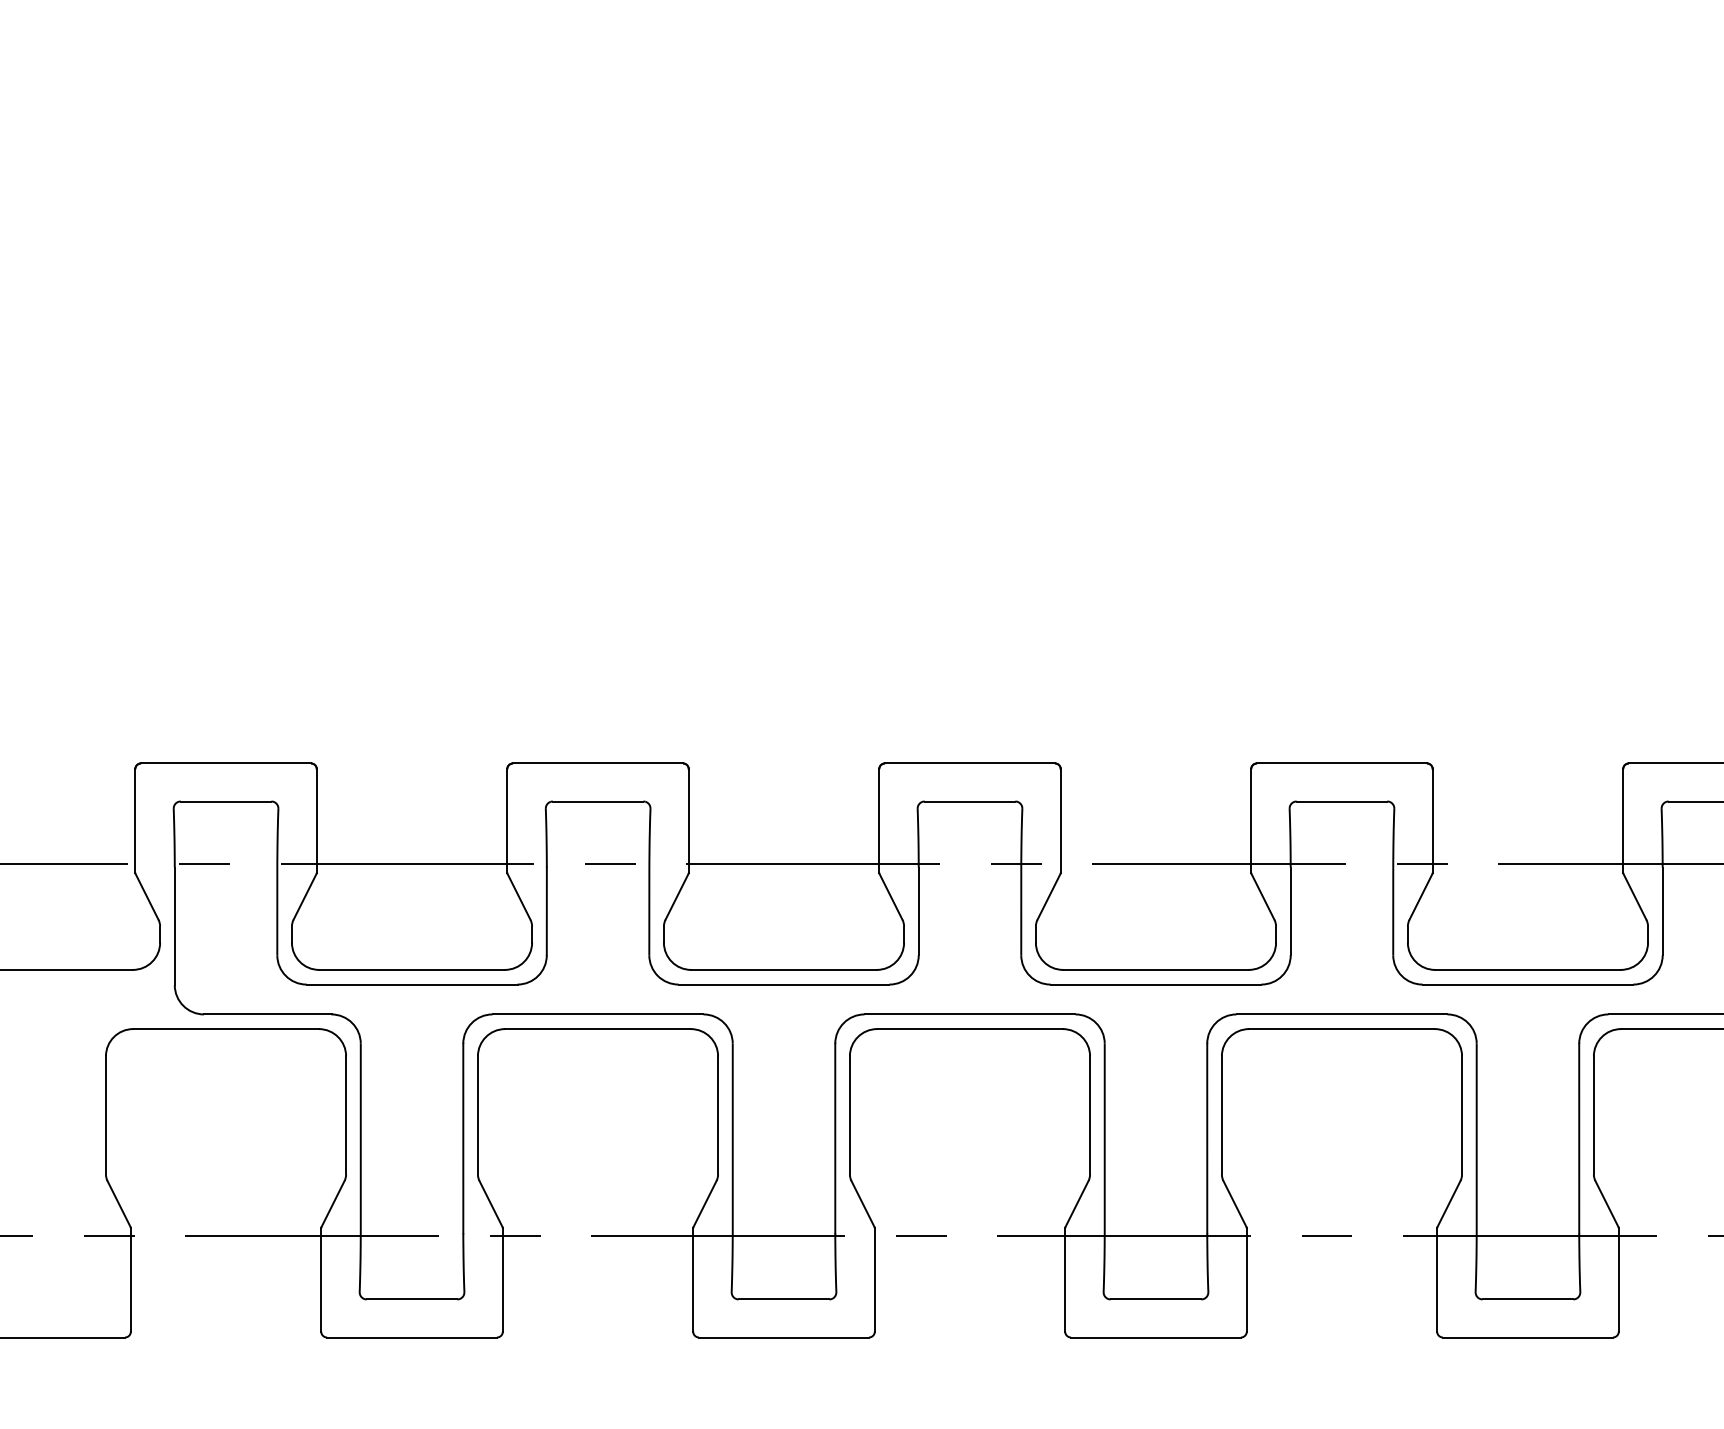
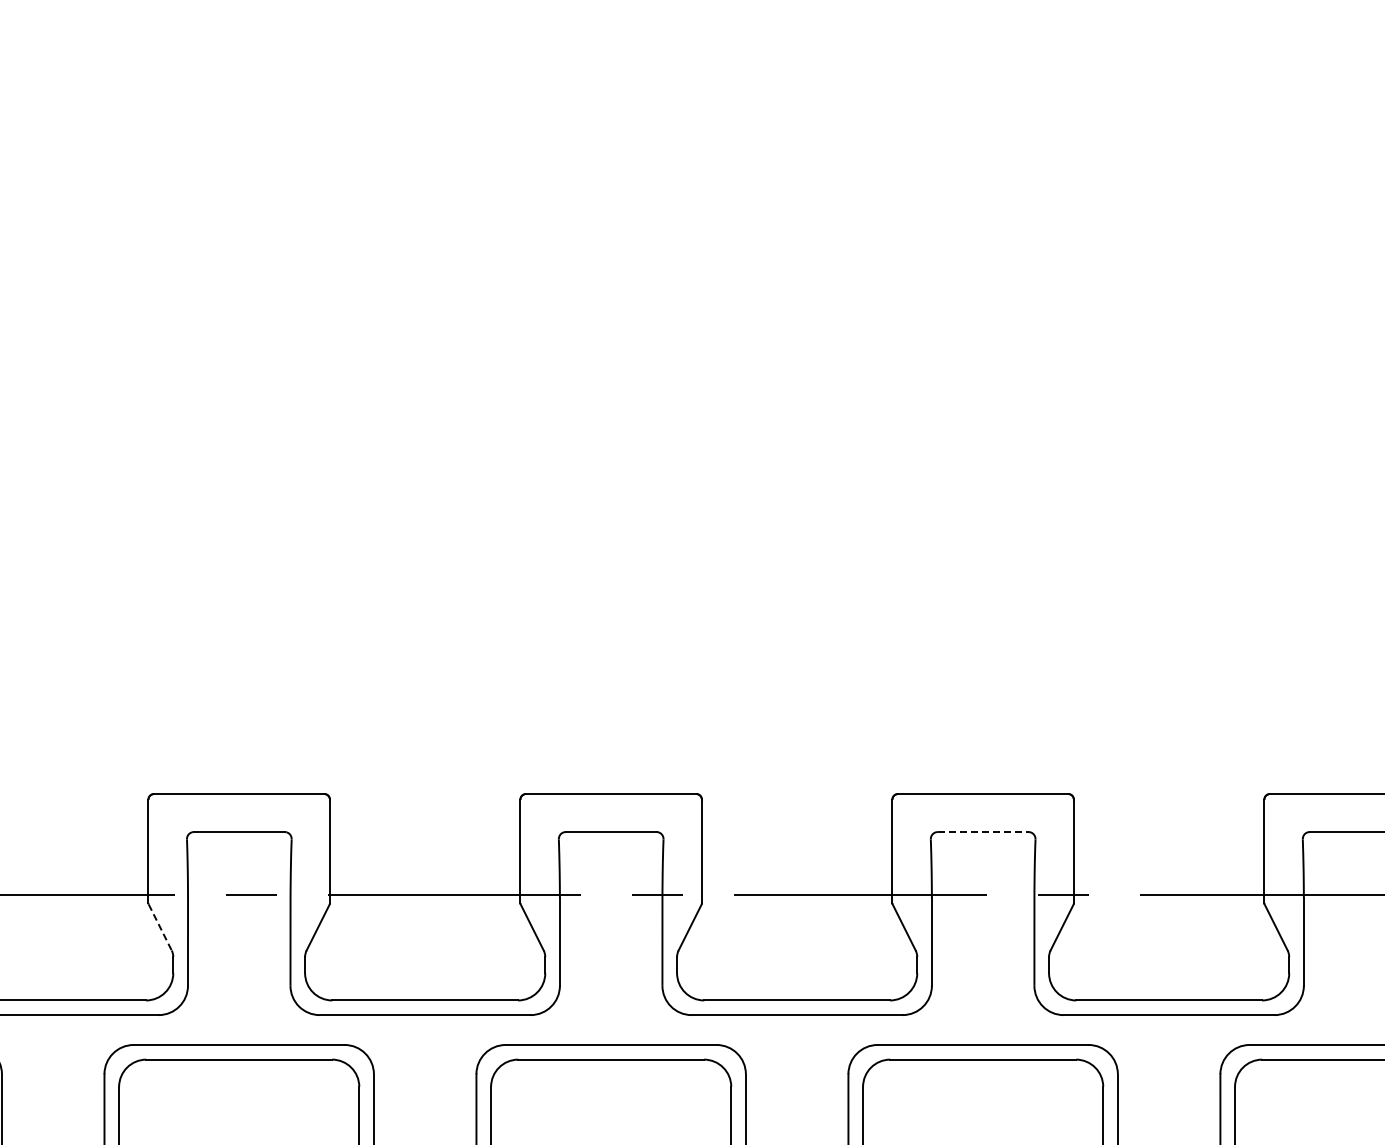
line: (1342, 801) -> (983, 832), solid -> dashed
line: (519, 896) -> (160, 927), solid -> dashed

